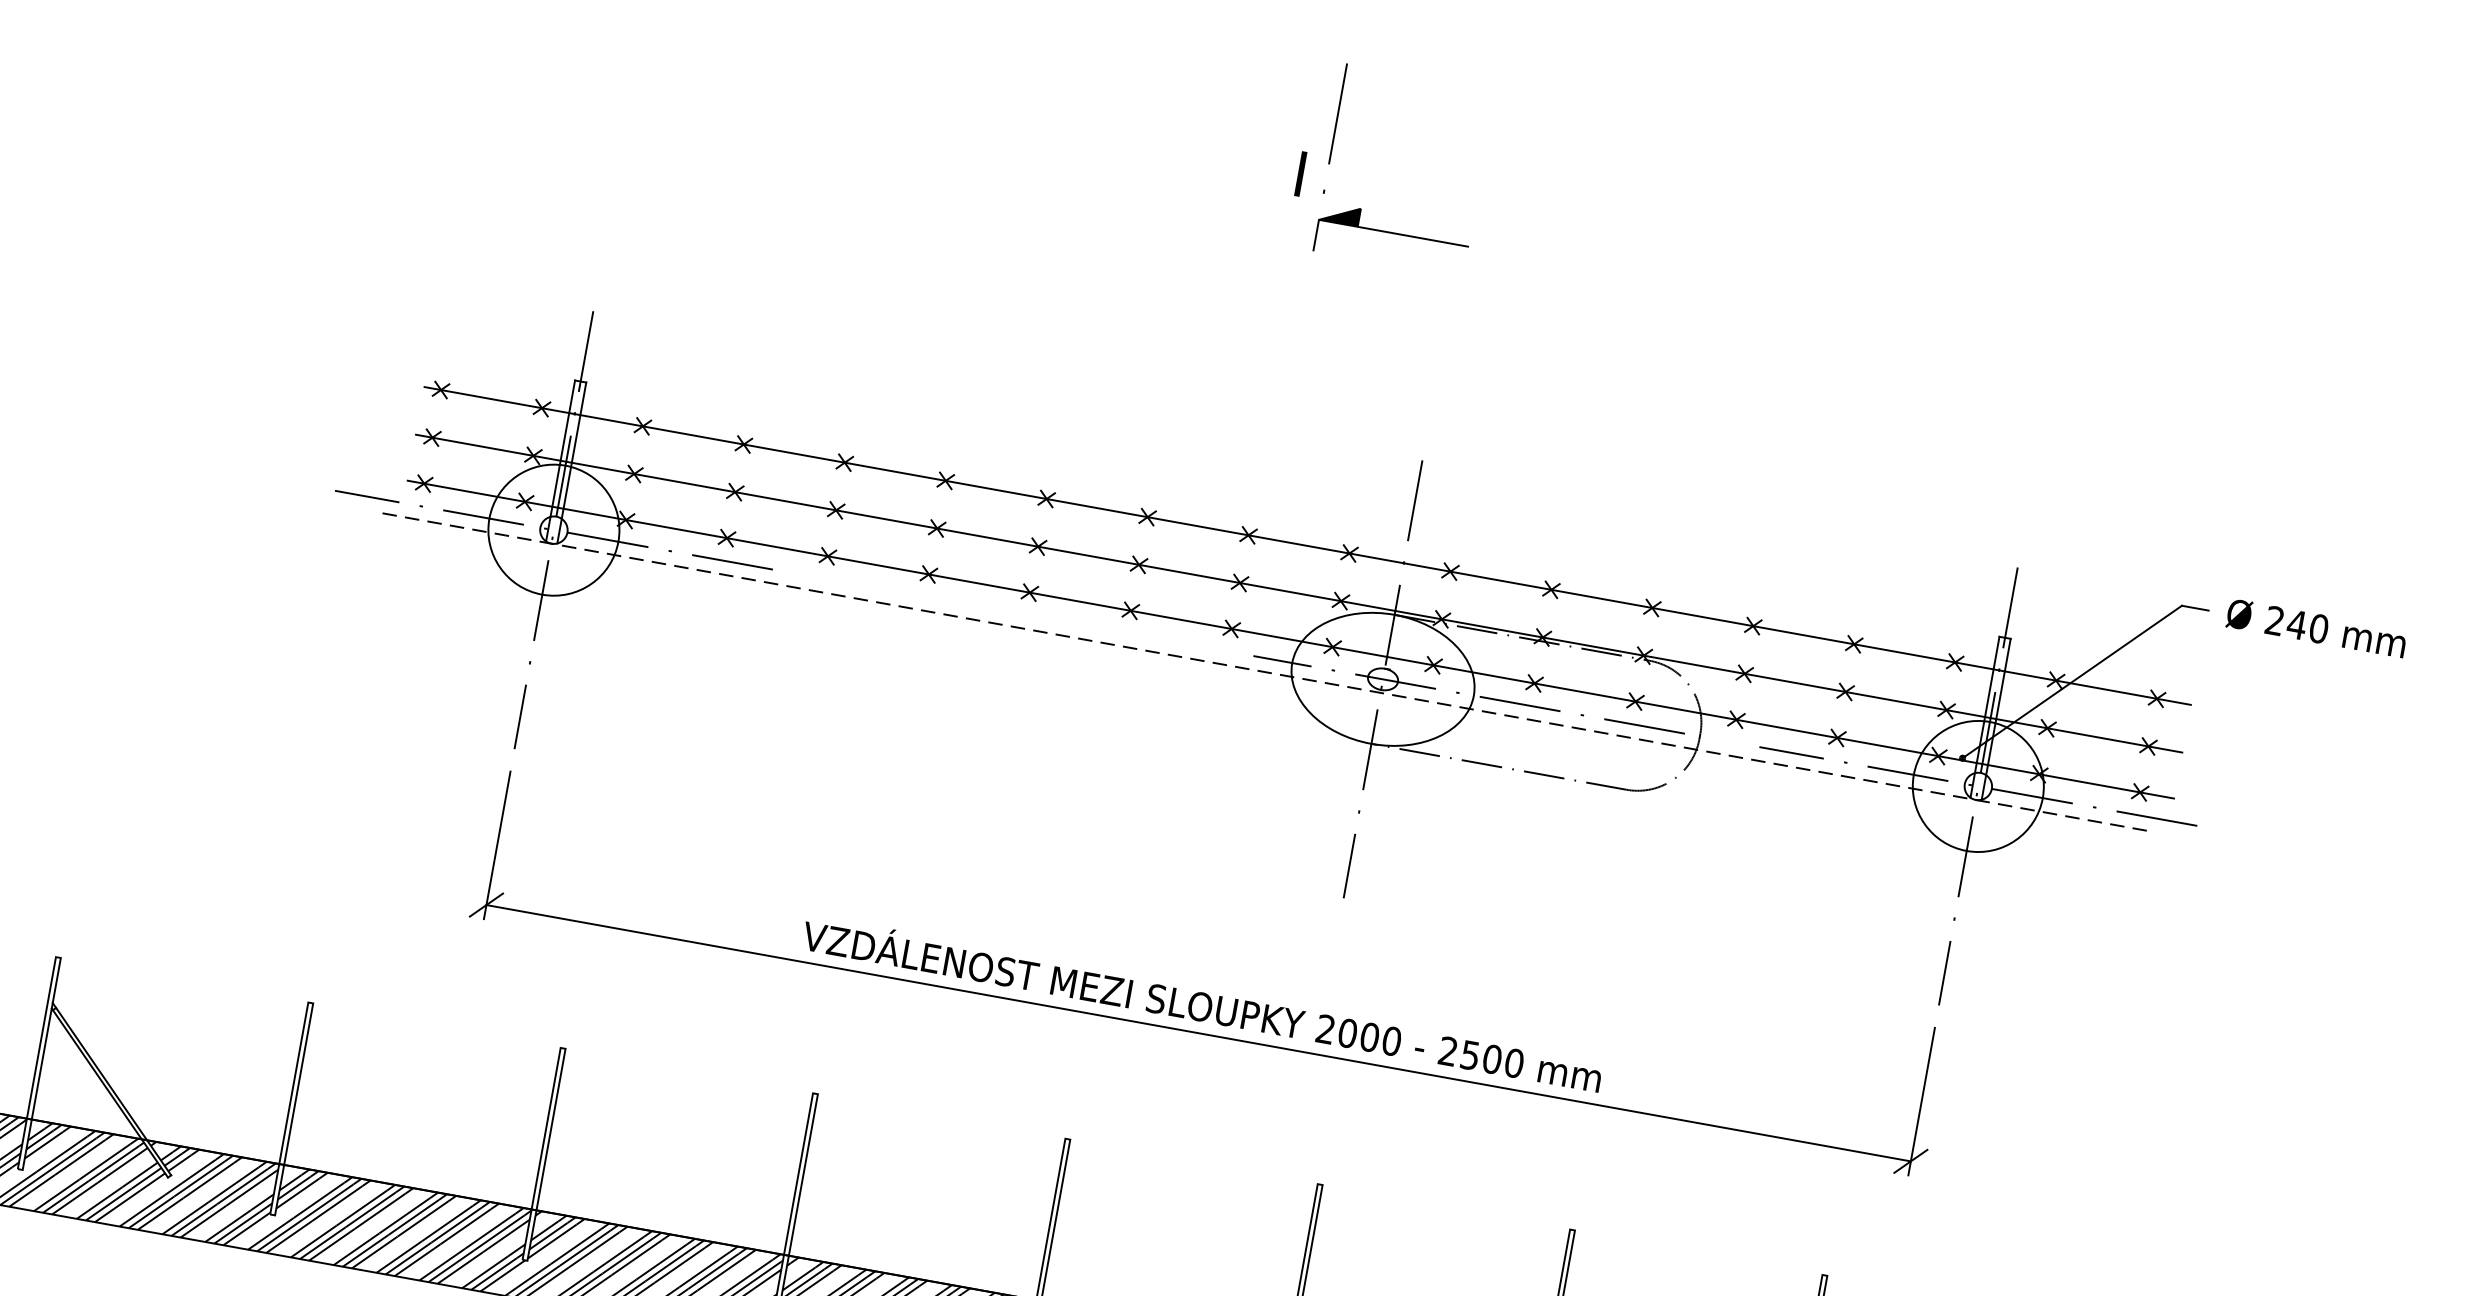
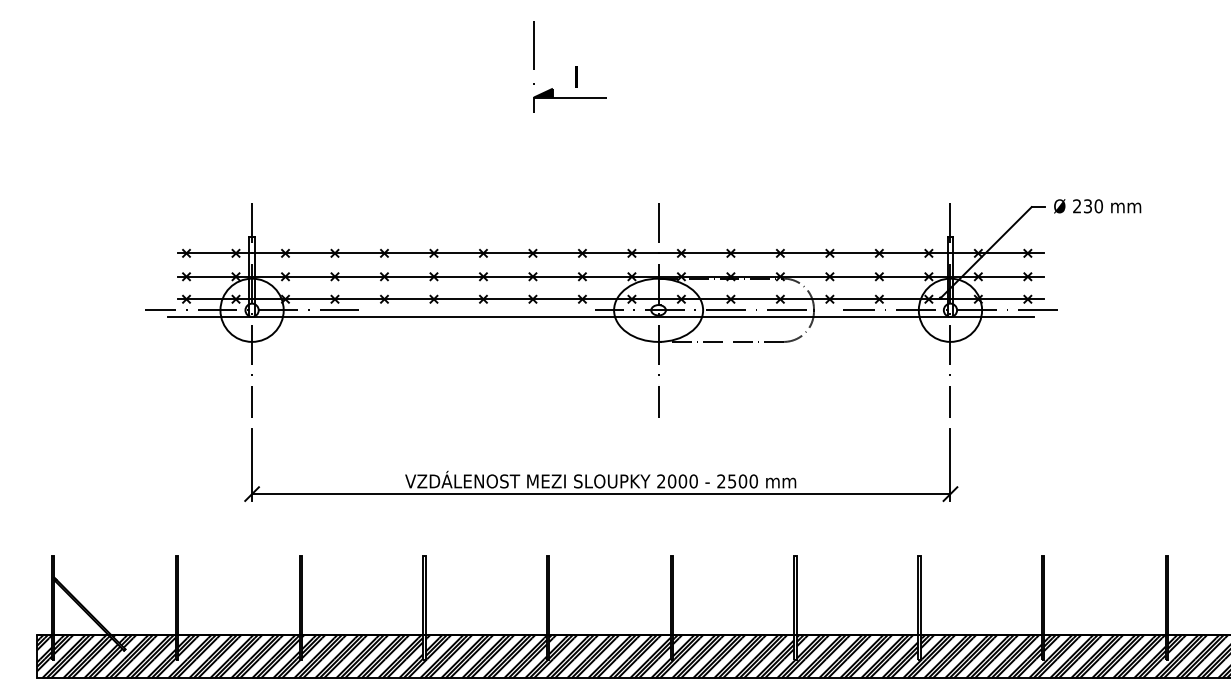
part: (1360, 208) -> (552, 88), moved
text: (2295, 625) -> (1087, 206), 240 -> 230
line: (1264, 671) -> (601, 316), dashed -> solid

